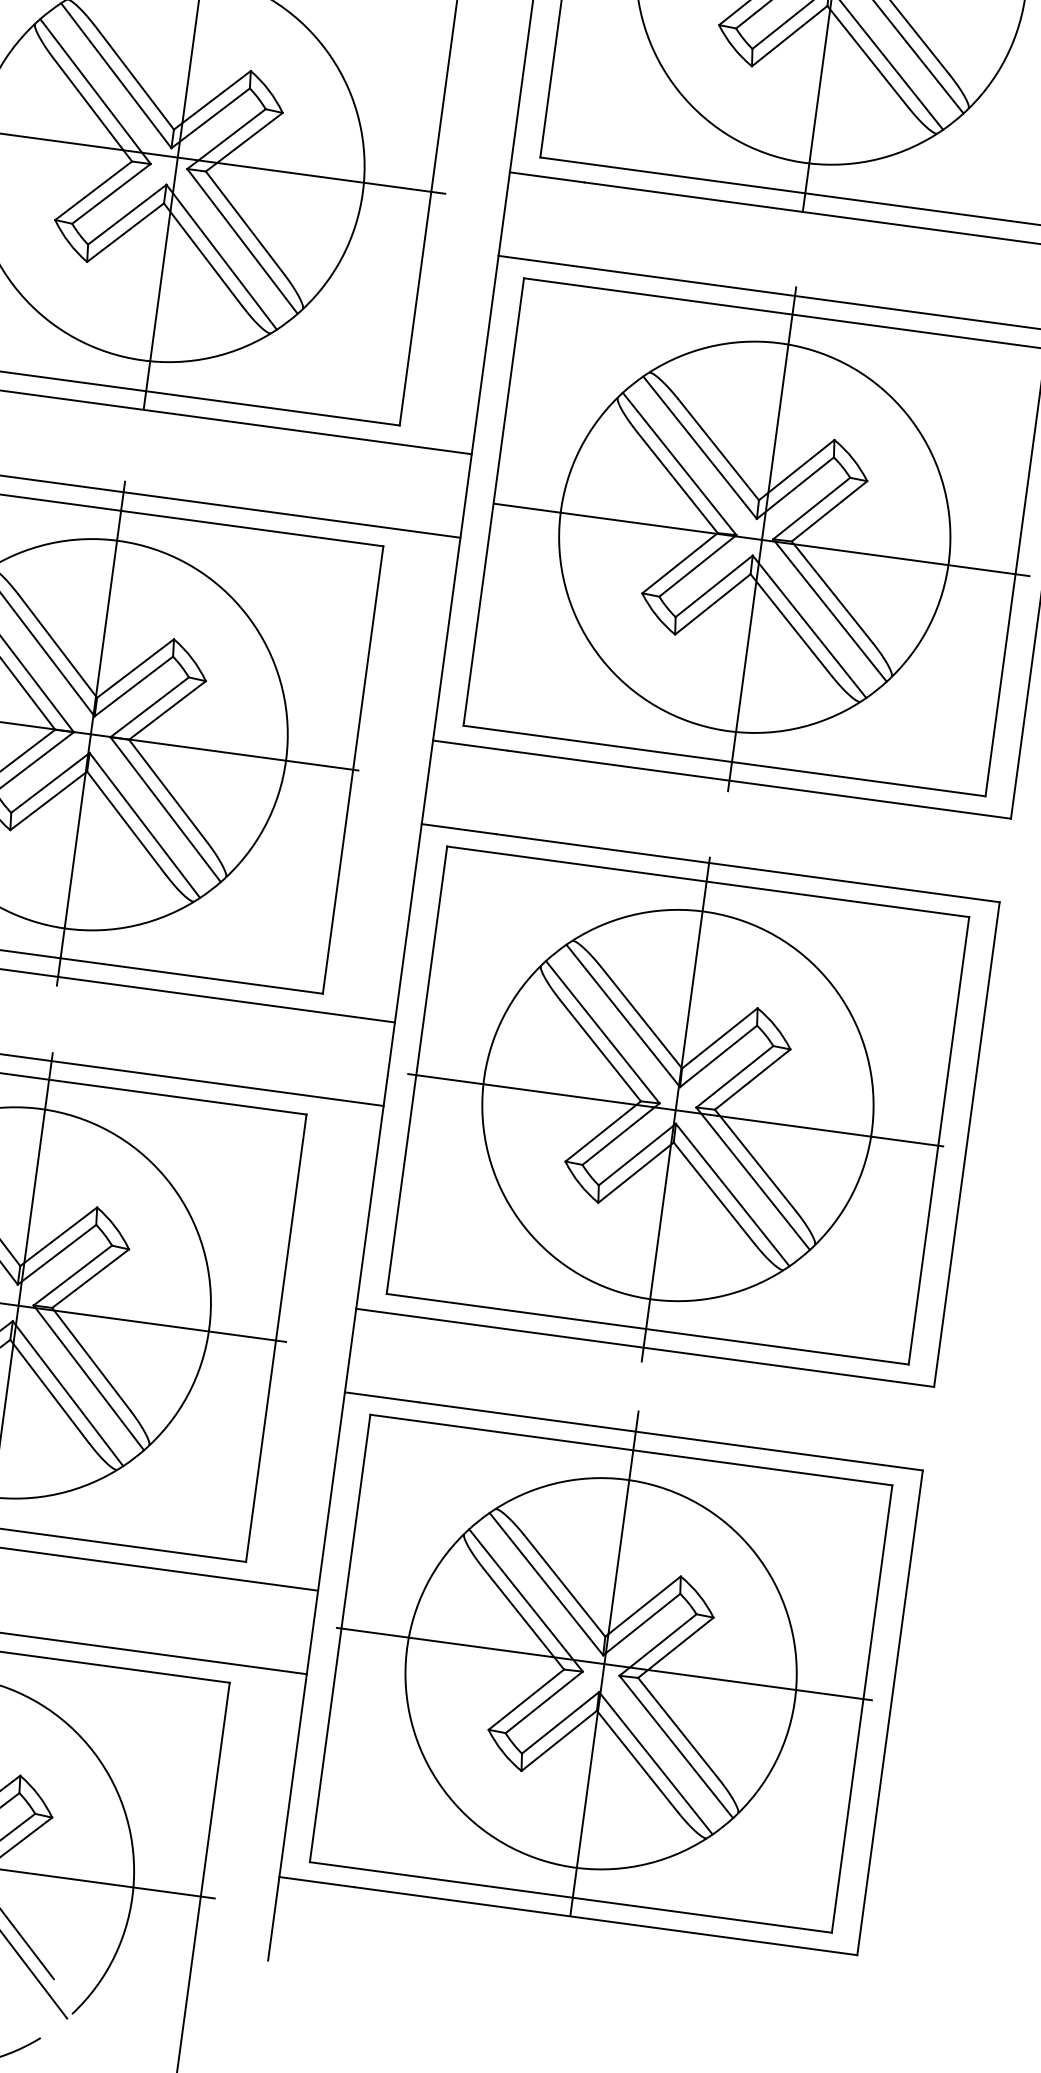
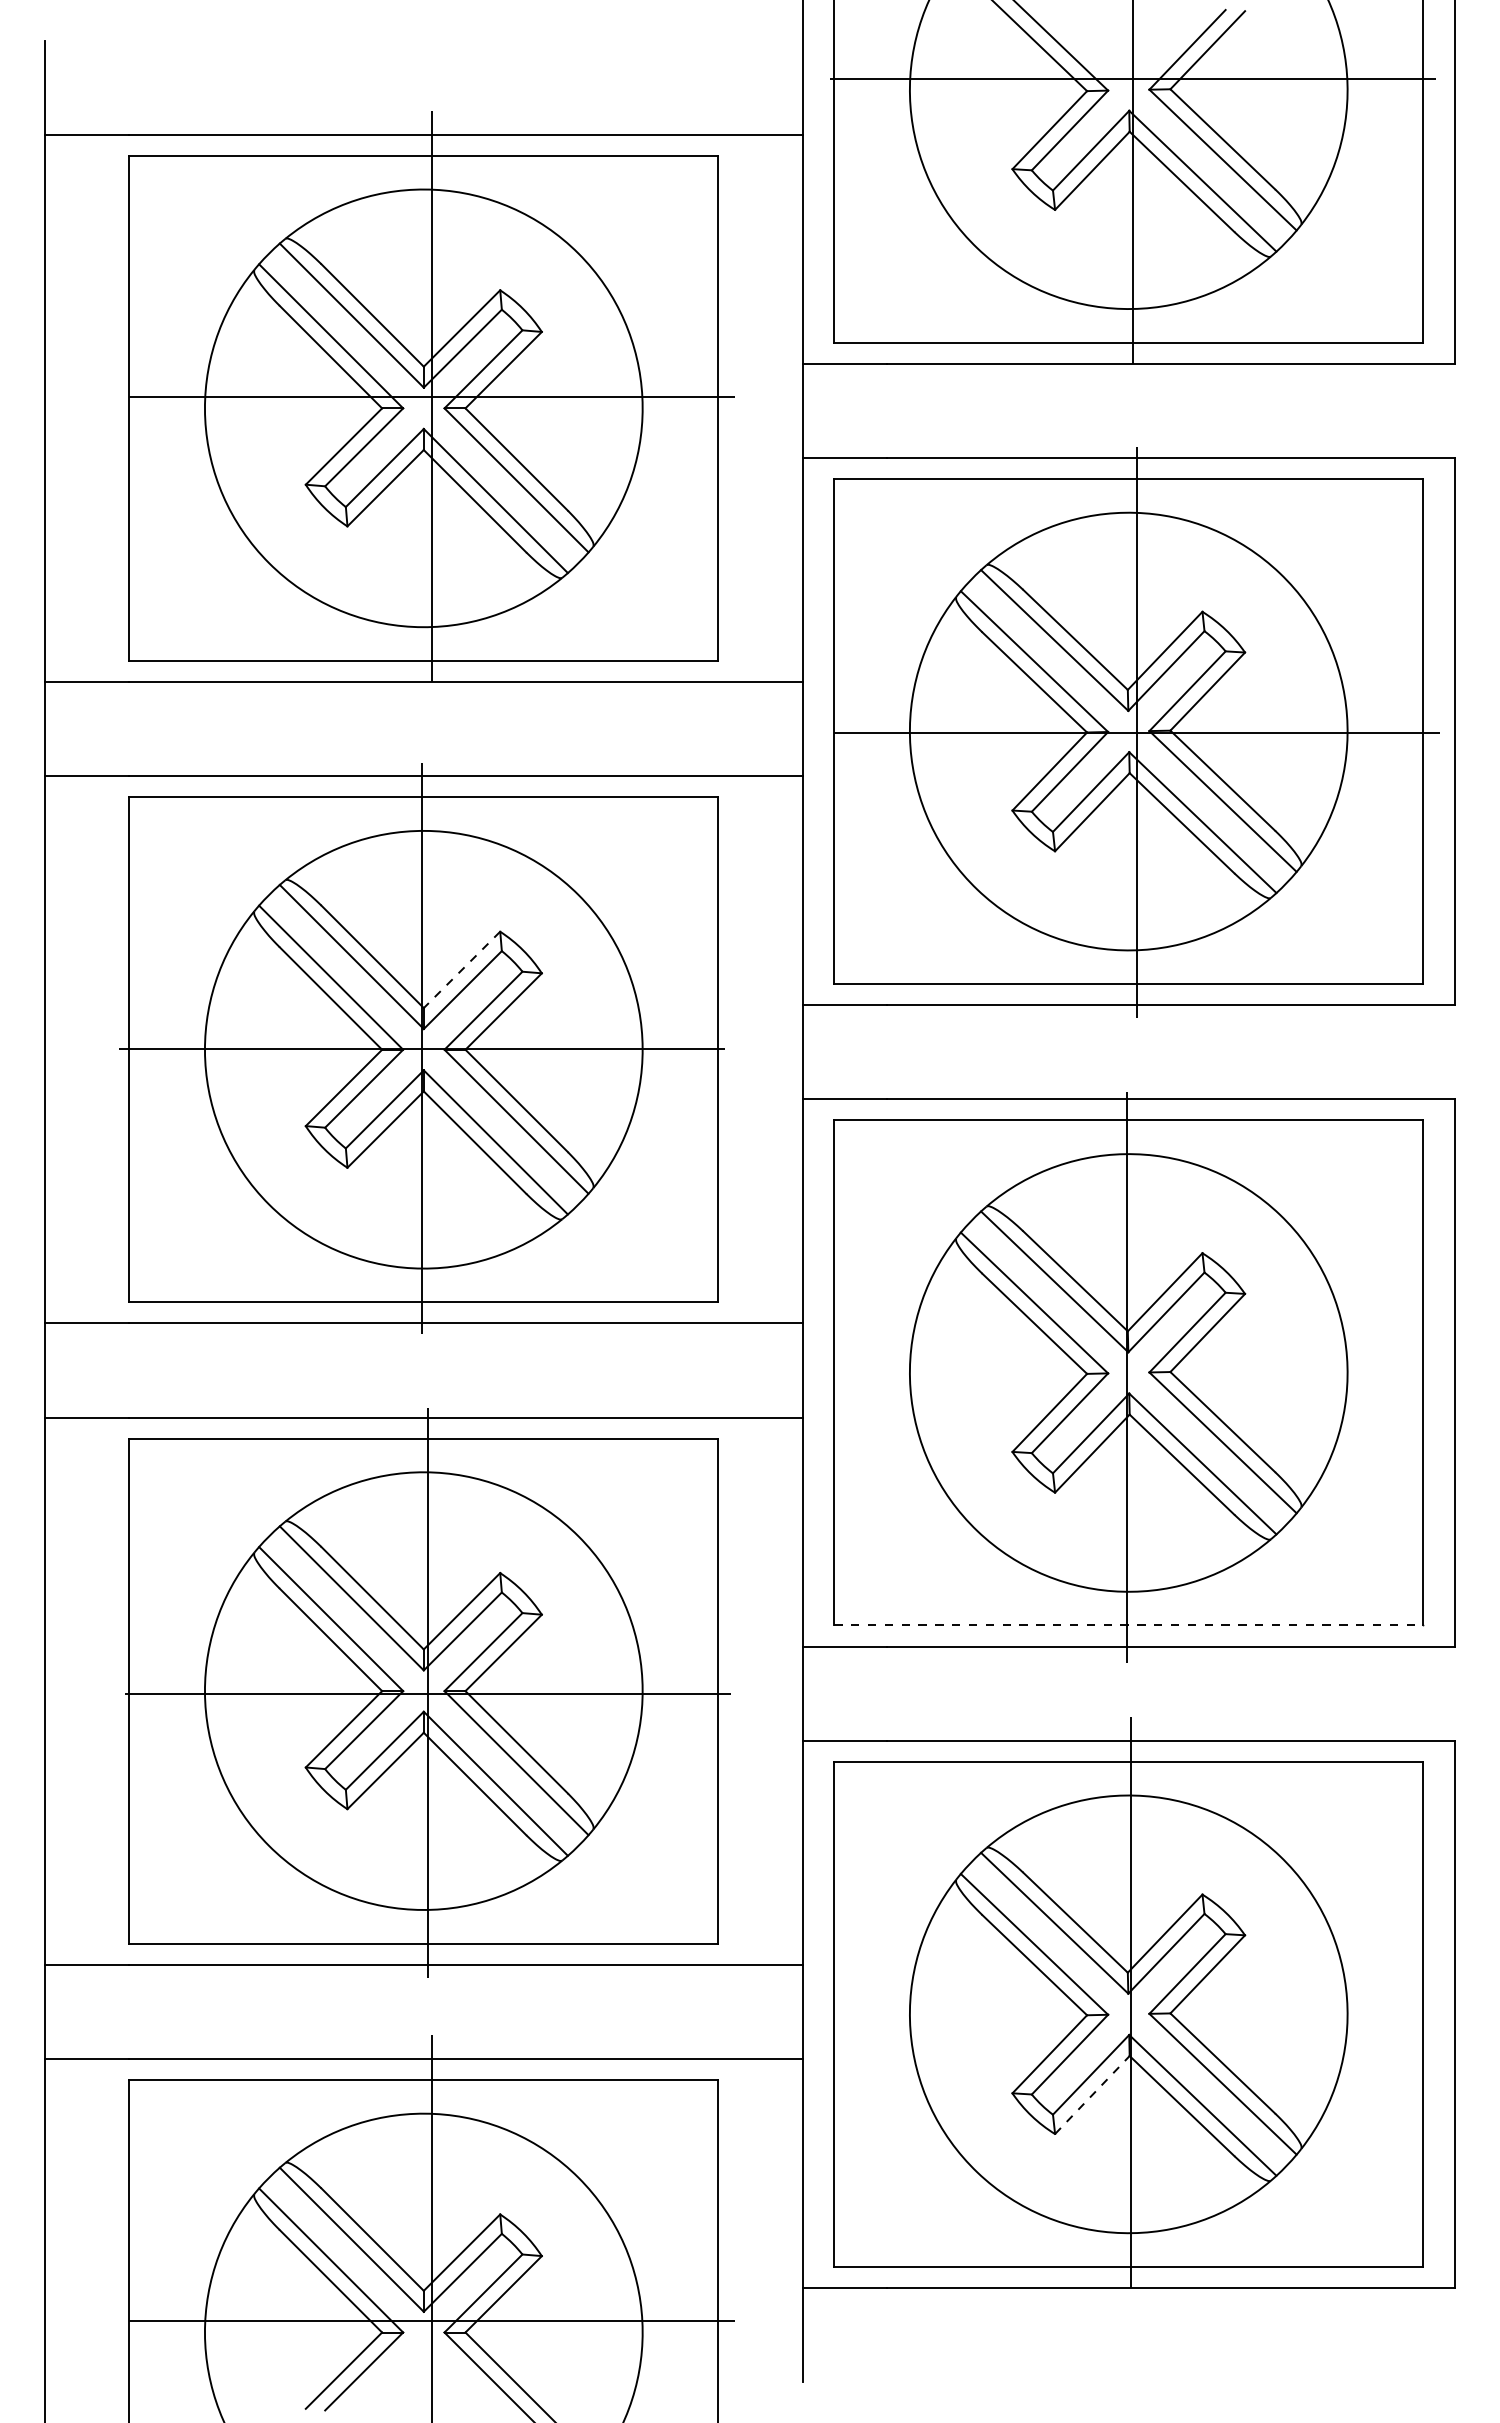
line: (135, 669) -> (461, 970), solid -> dashed
line: (675, 1110) -> (1126, 1378), removed
line: (647, 1329) -> (1128, 1625), solid -> dashed
line: (603, 1664) -> (1130, 2003), removed
line: (559, 1741) -> (1092, 2095), solid -> dashed

